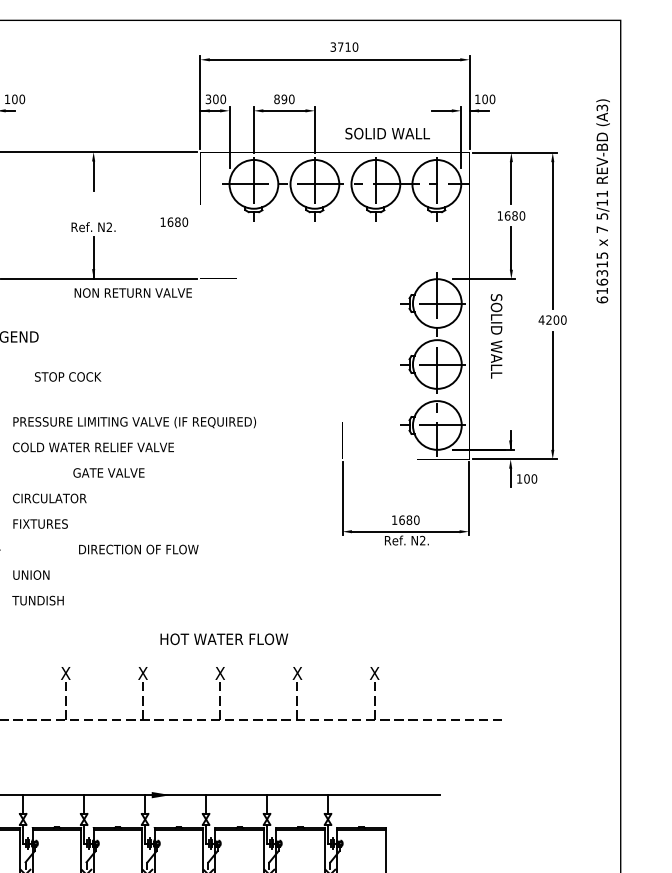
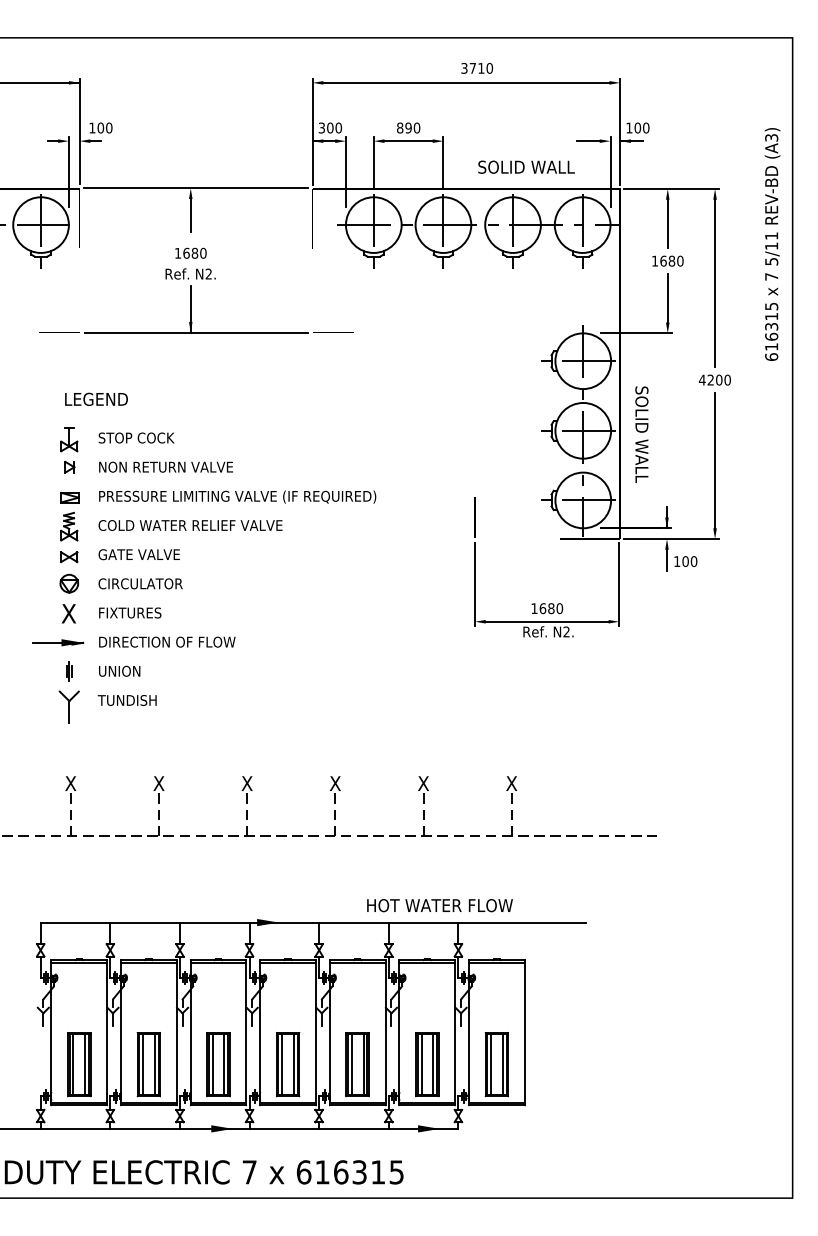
text: (173, 221) -> (190, 252), moved
text: (132, 292) -> (165, 466), moved
text: (496, 336) -> (641, 434), moved
text: (68, 376) -> (136, 437), moved
text: (108, 472) -> (138, 554), moved
text: (138, 548) -> (167, 641), moved
text: (223, 639) -> (439, 905), moved

